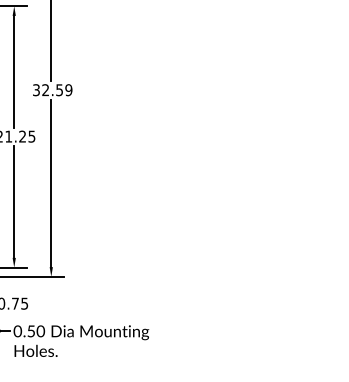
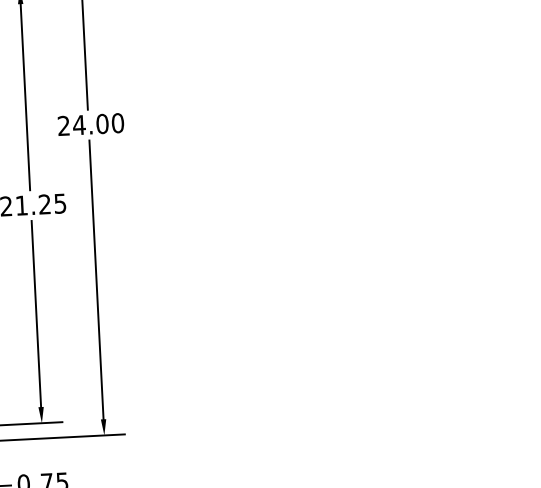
text: (52, 90) -> (90, 125), 32.59 -> 24.00

